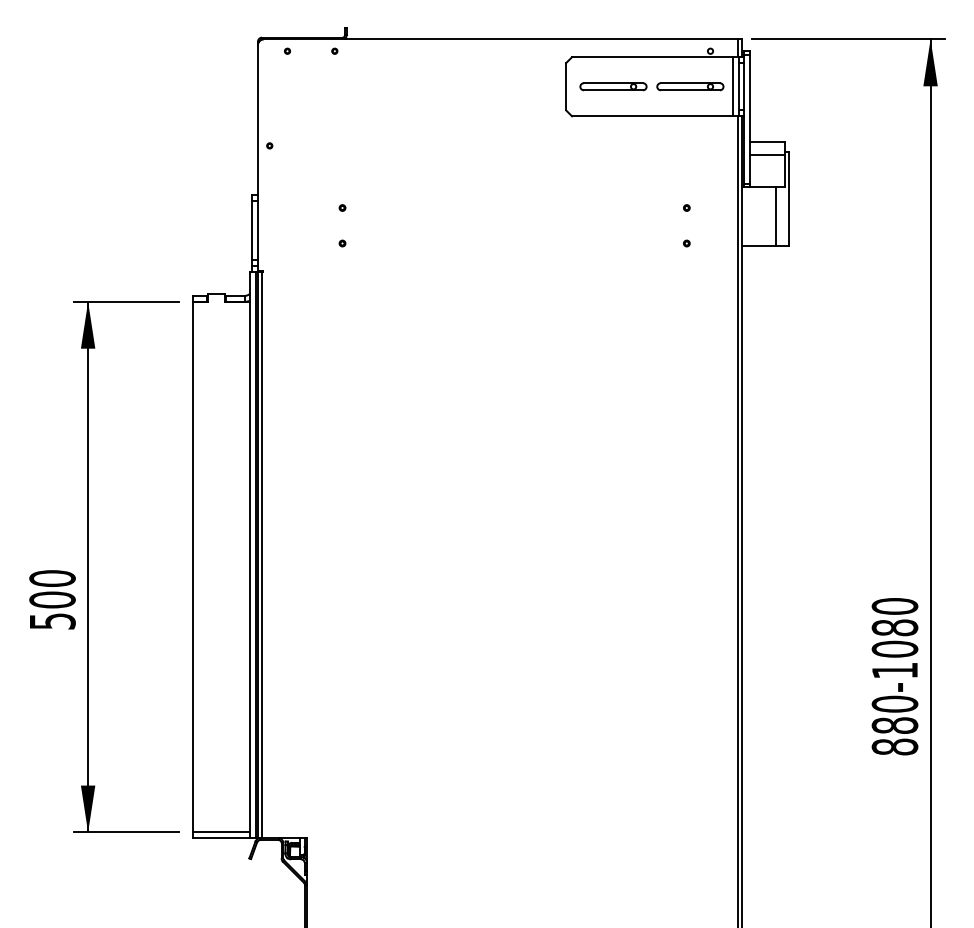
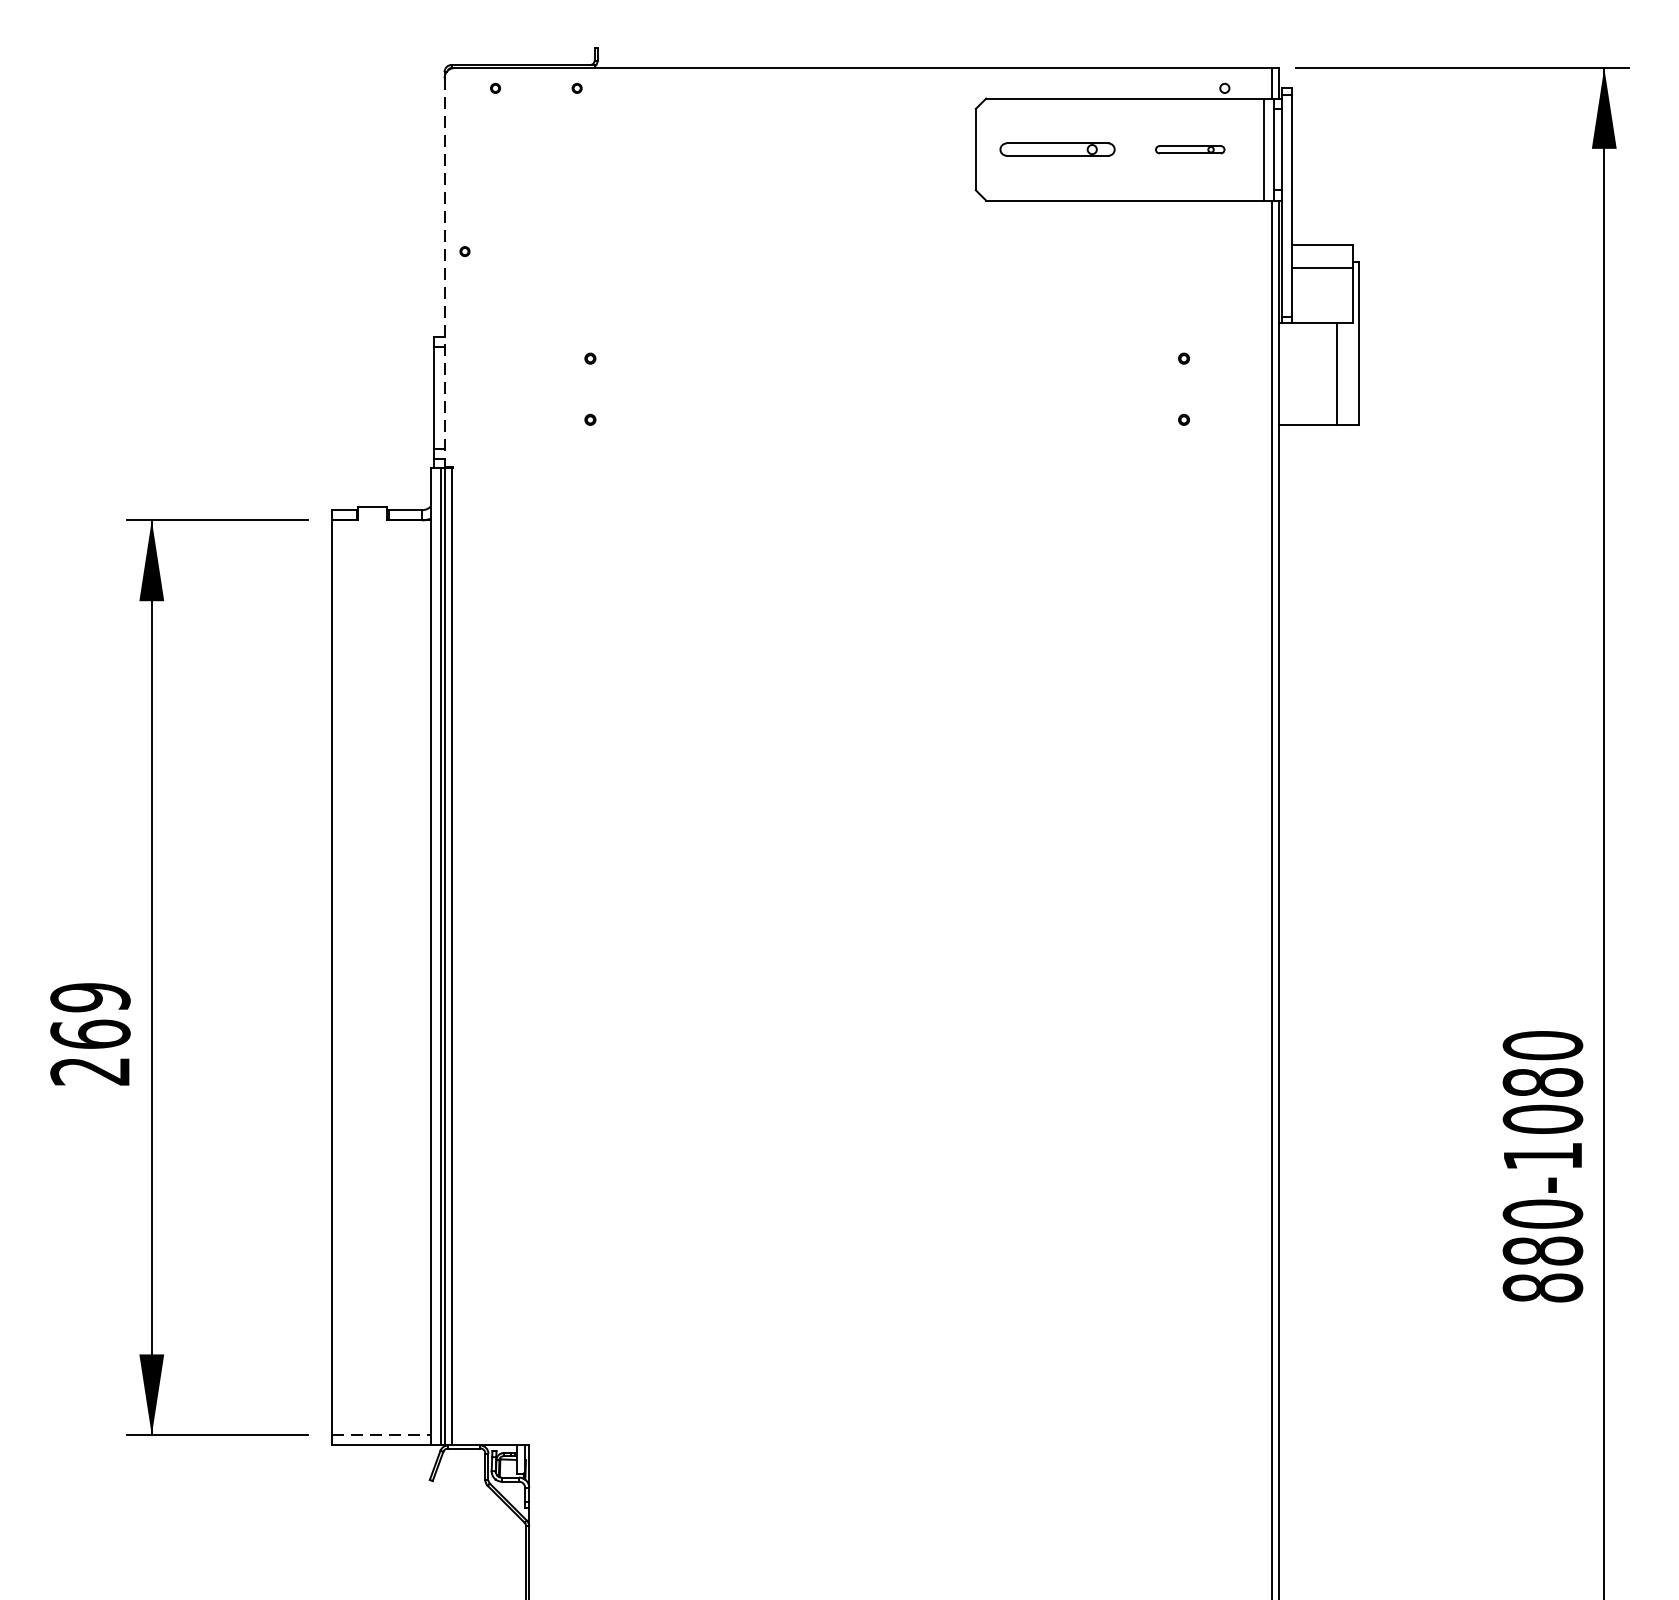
part: (690, 86) -> (1190, 149), size x0.6
line: (257, 158) -> (443, 273), solid -> dashed
text: (52, 599) -> (90, 1033), 500 -> 269
line: (221, 832) -> (381, 1435), solid -> dashed

